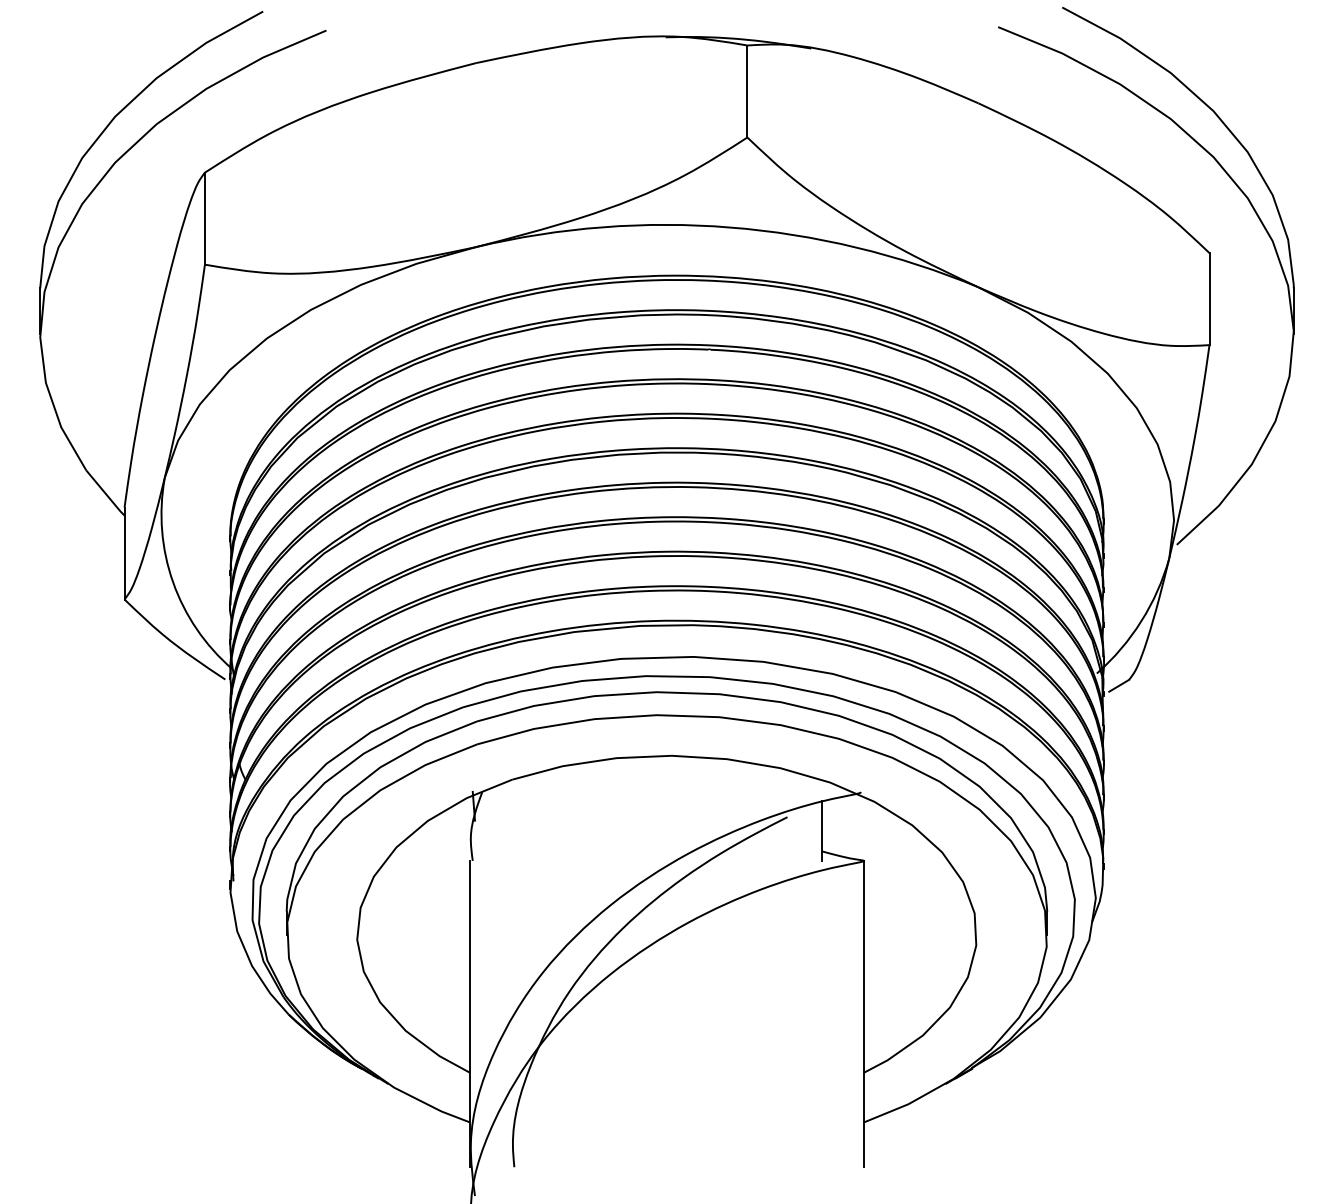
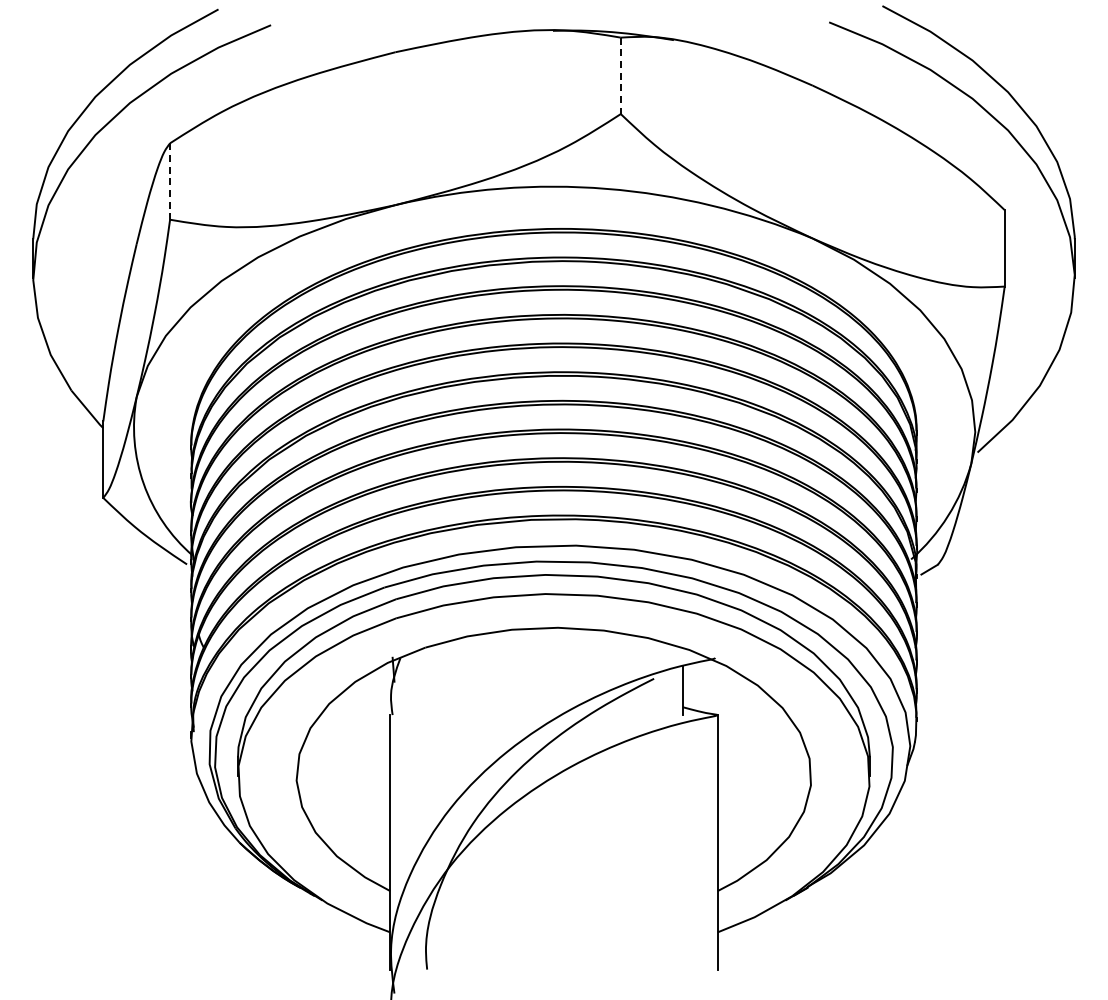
line: (747, 92) -> (620, 76), solid -> dashed
line: (205, 219) -> (170, 182), solid -> dashed

